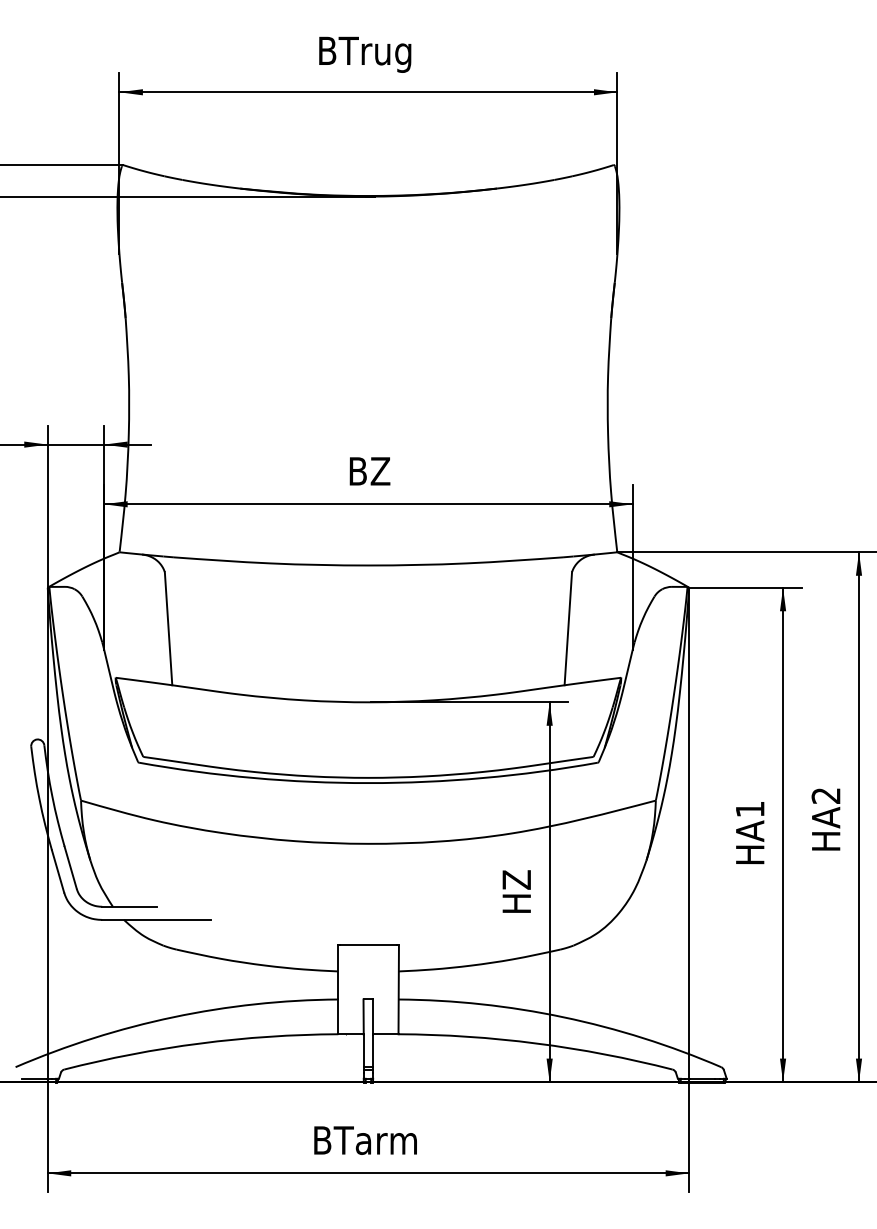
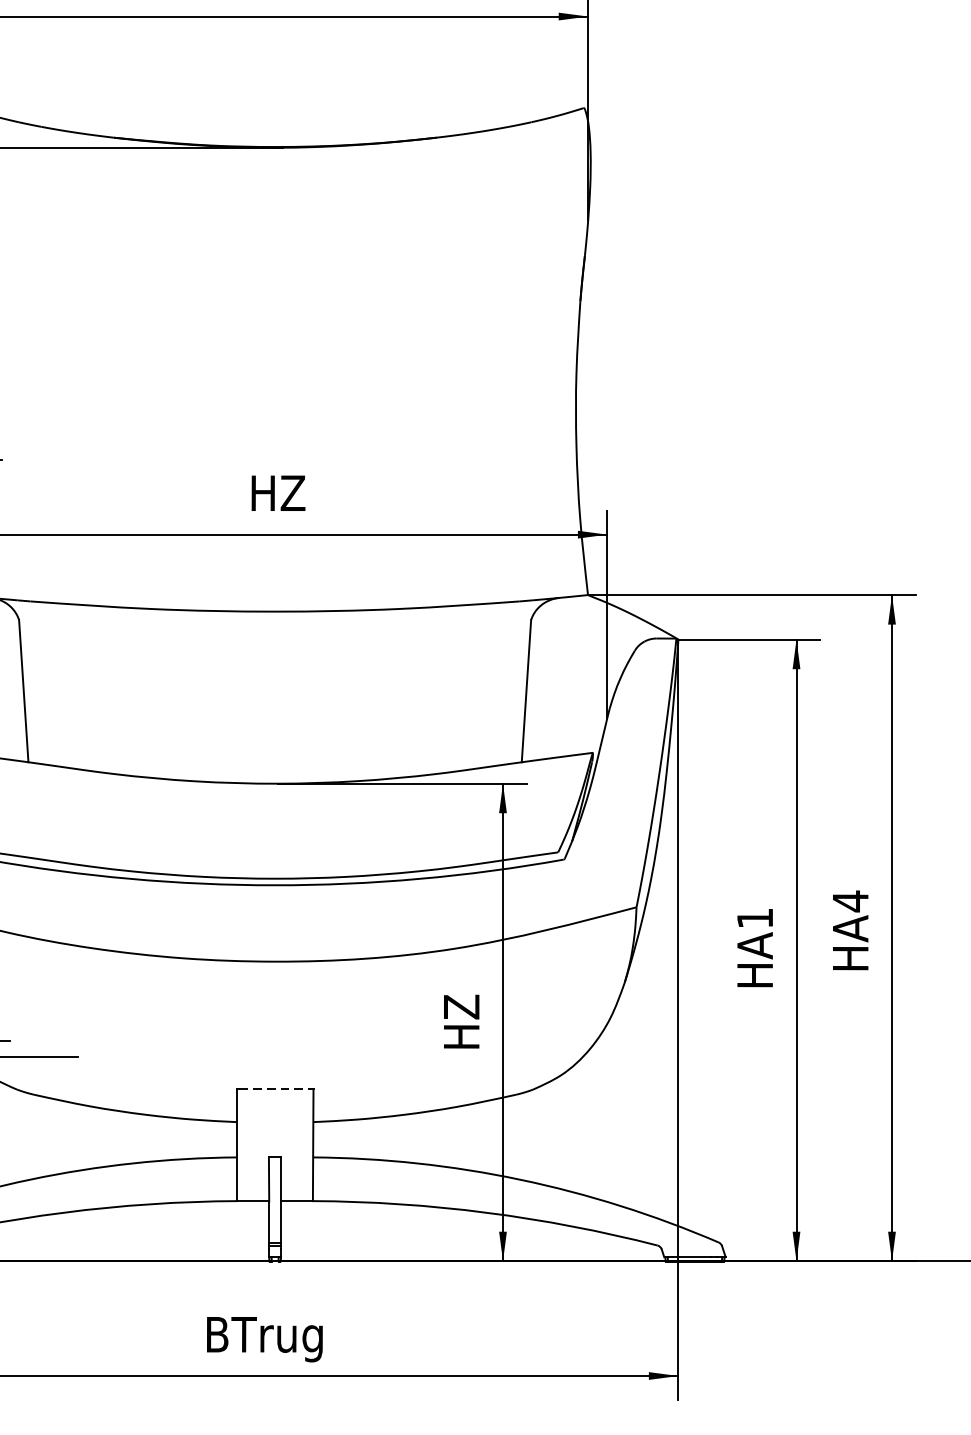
text: (372, 471) -> (280, 493), BZ -> HZ
text: (825, 795) -> (849, 900), HA2 -> HA4
line: (368, 945) -> (275, 1089), solid -> dashed
text: (385, 1147) -> (296, 1343), BTarm -> BTrug

